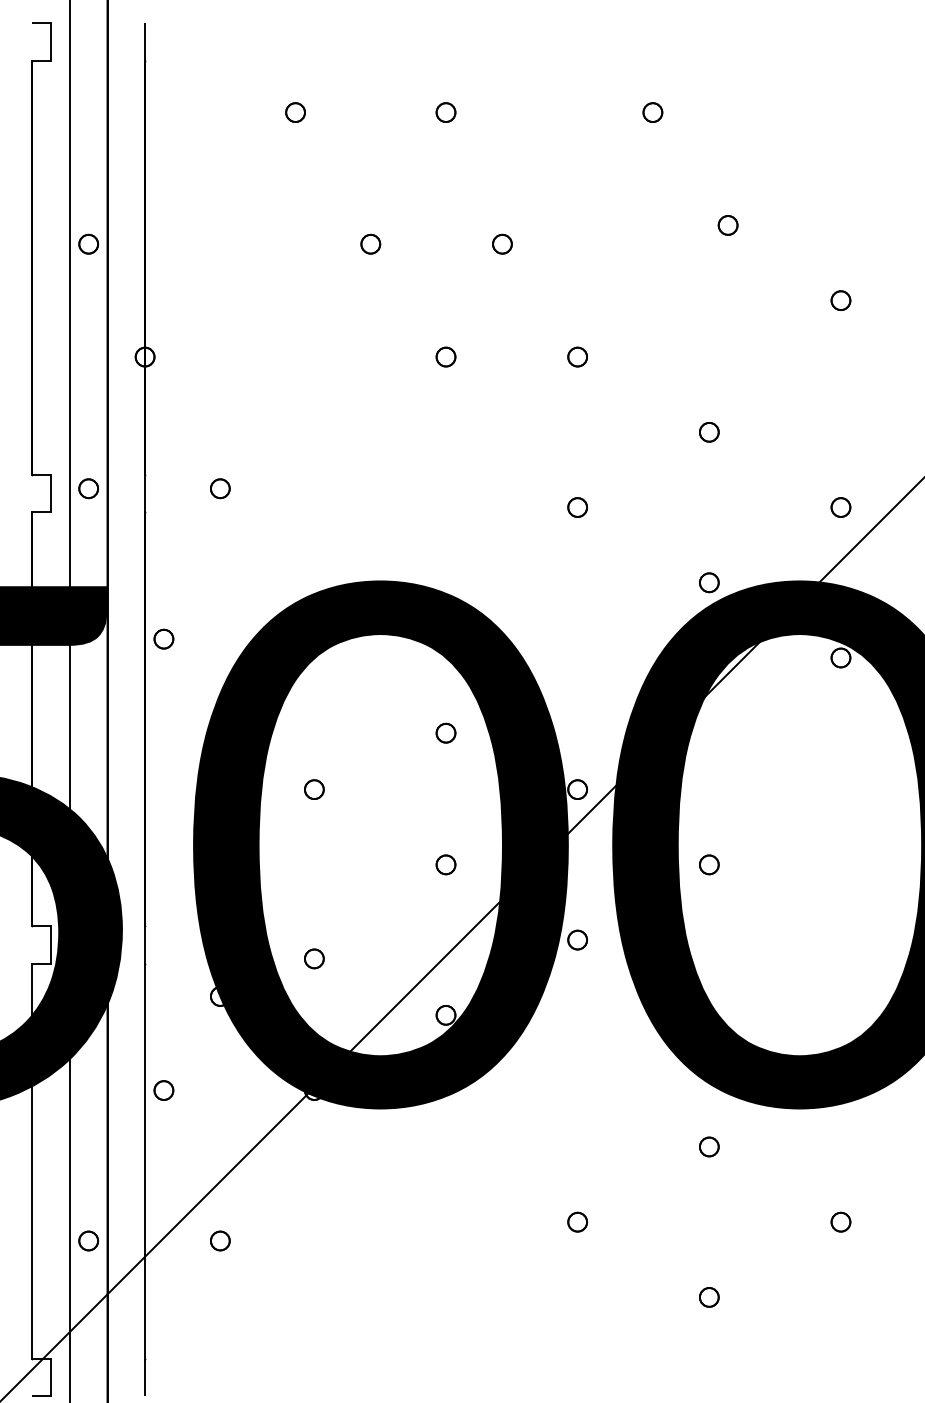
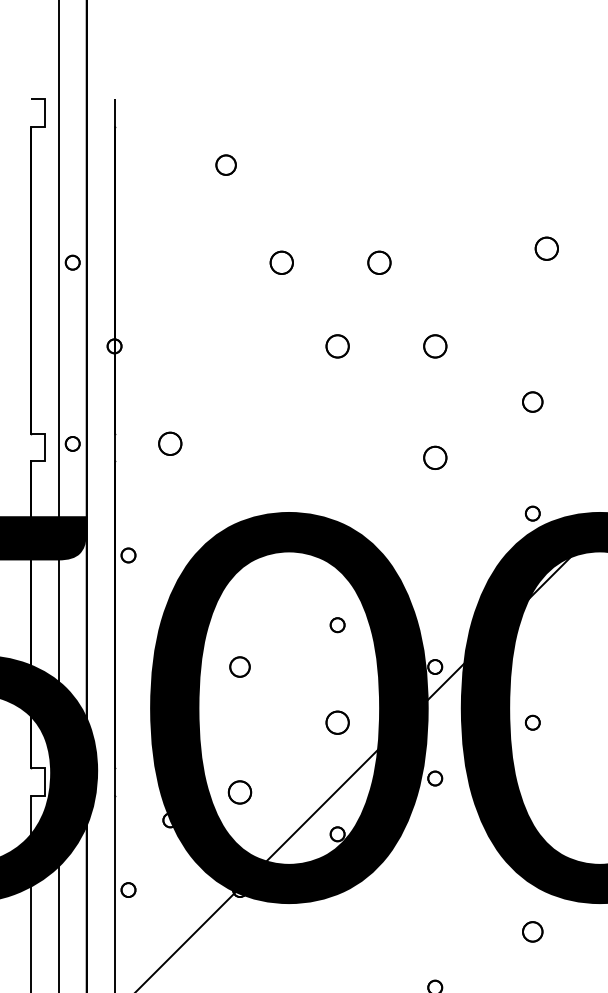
part: (295, 112) -> (226, 165), size x1.4
part: (445, 112) -> (337, 165), removed
part: (652, 112) -> (490, 165), removed
part: (727, 225) -> (546, 248), size x1.6
part: (370, 243) -> (281, 262), size x1.6
part: (502, 243) -> (379, 262), size x1.6
part: (445, 356) -> (337, 345), size x1.6
part: (577, 356) -> (435, 345), size x1.6
part: (709, 432) -> (532, 402), size x1.4
part: (220, 488) -> (170, 443), size x1.6
part: (577, 507) -> (435, 457), size x1.6
part: (314, 789) -> (240, 666), size x1.4
part: (445, 864) -> (337, 722), size x1.6
part: (314, 958) -> (240, 792), size x1.6
part: (709, 1146) -> (532, 931), size x1.4

